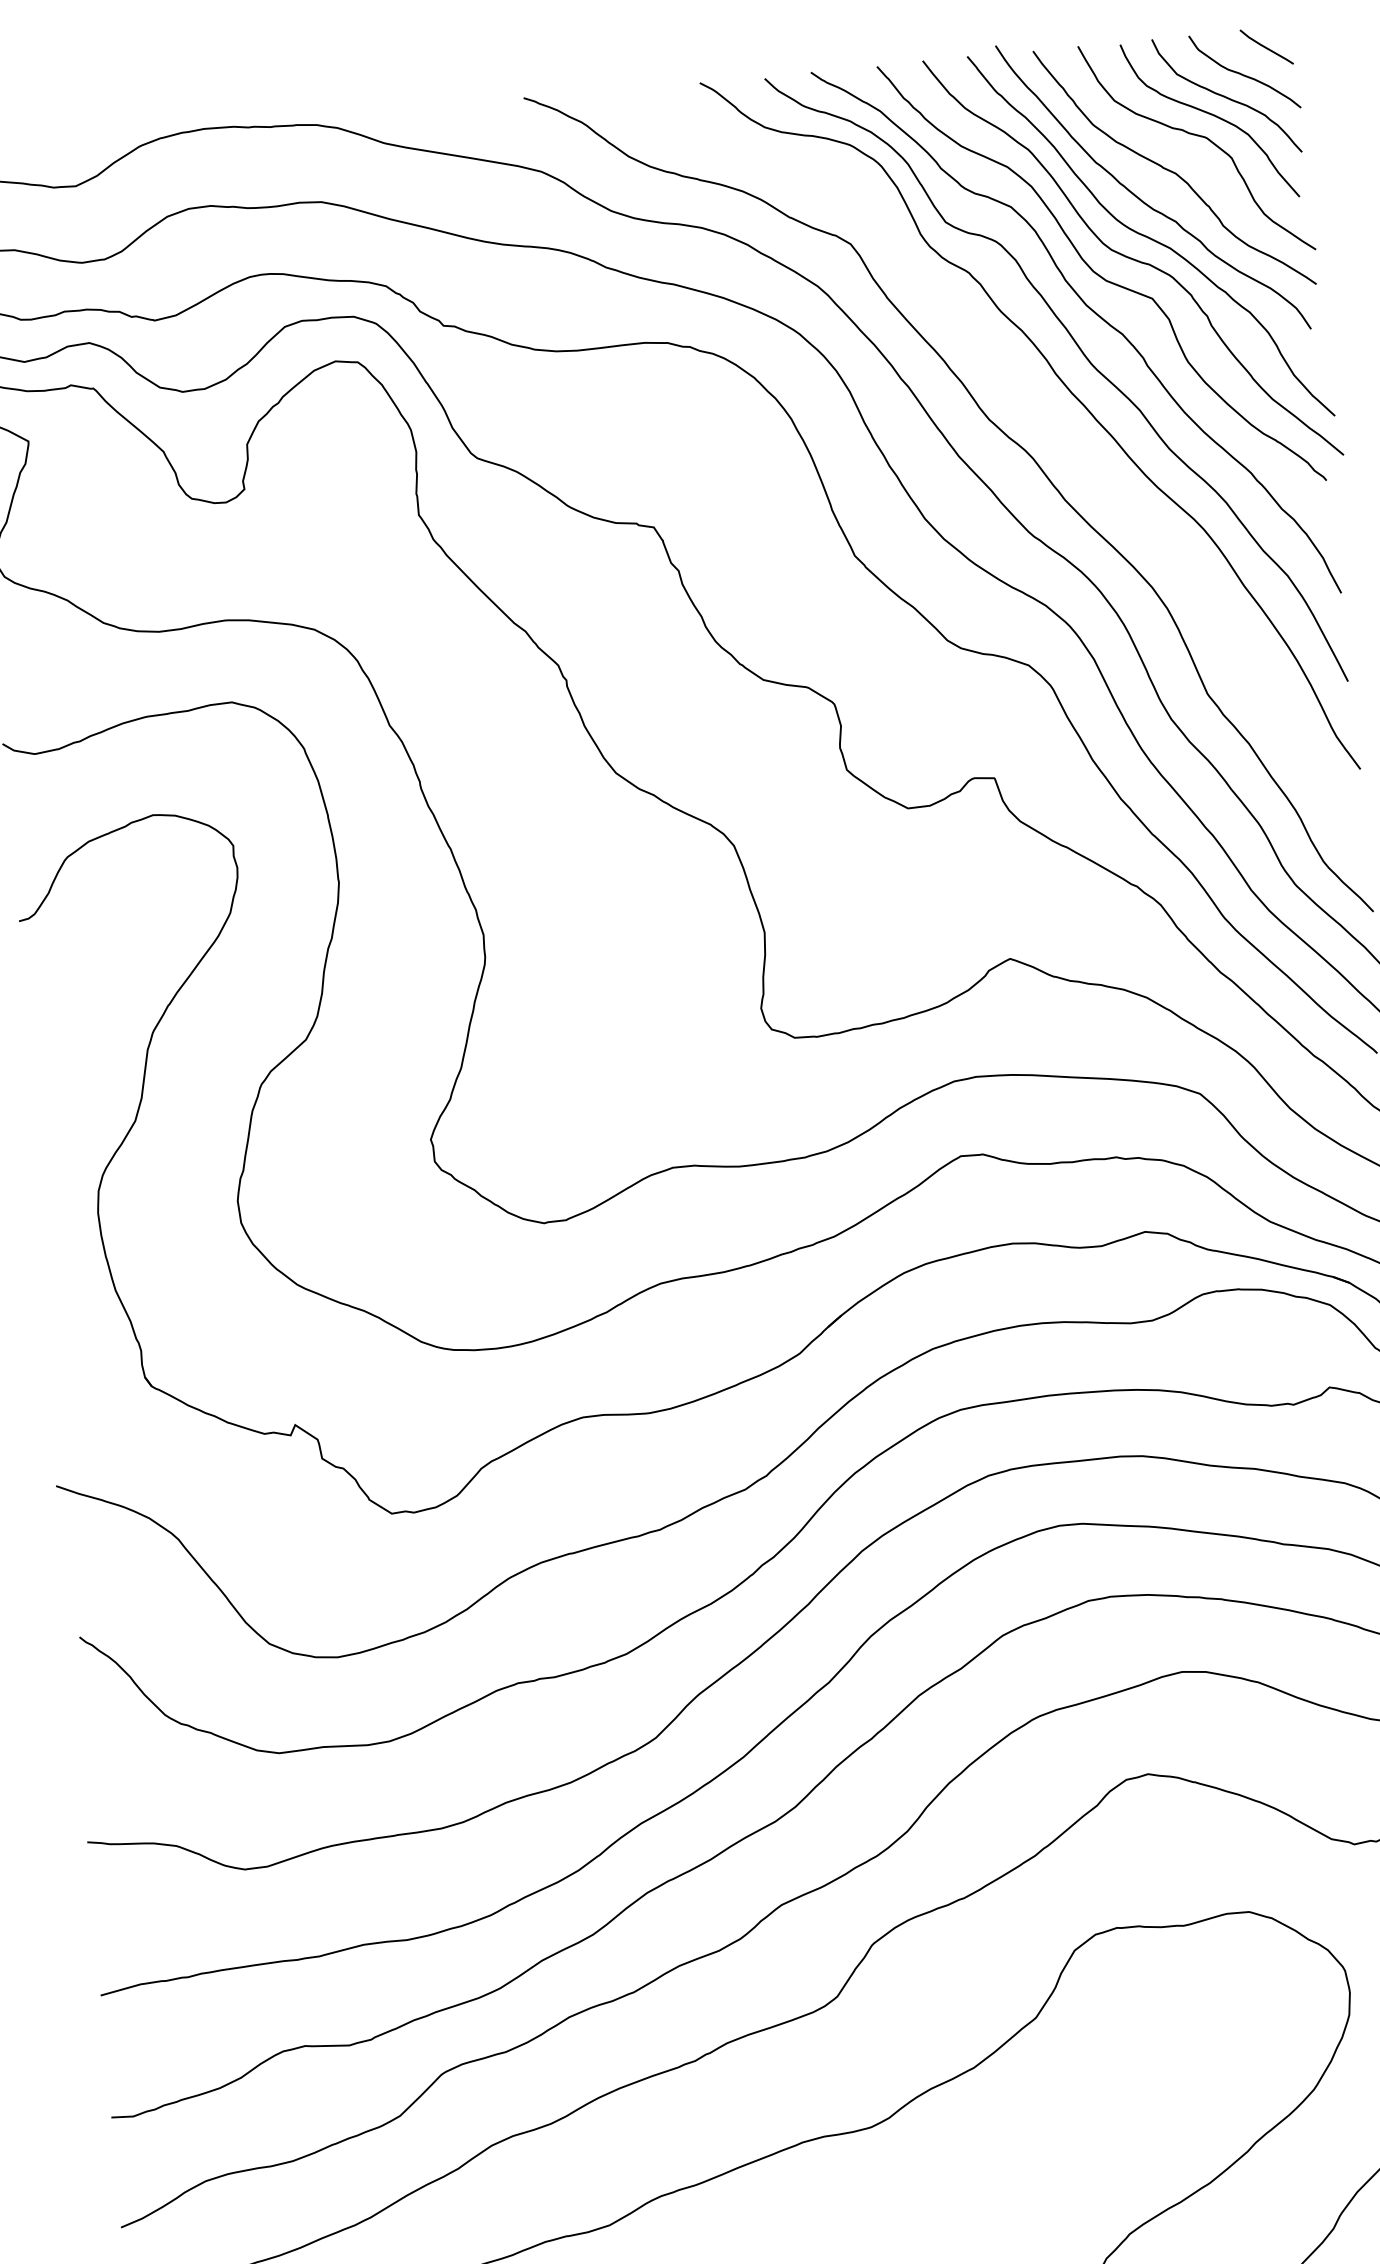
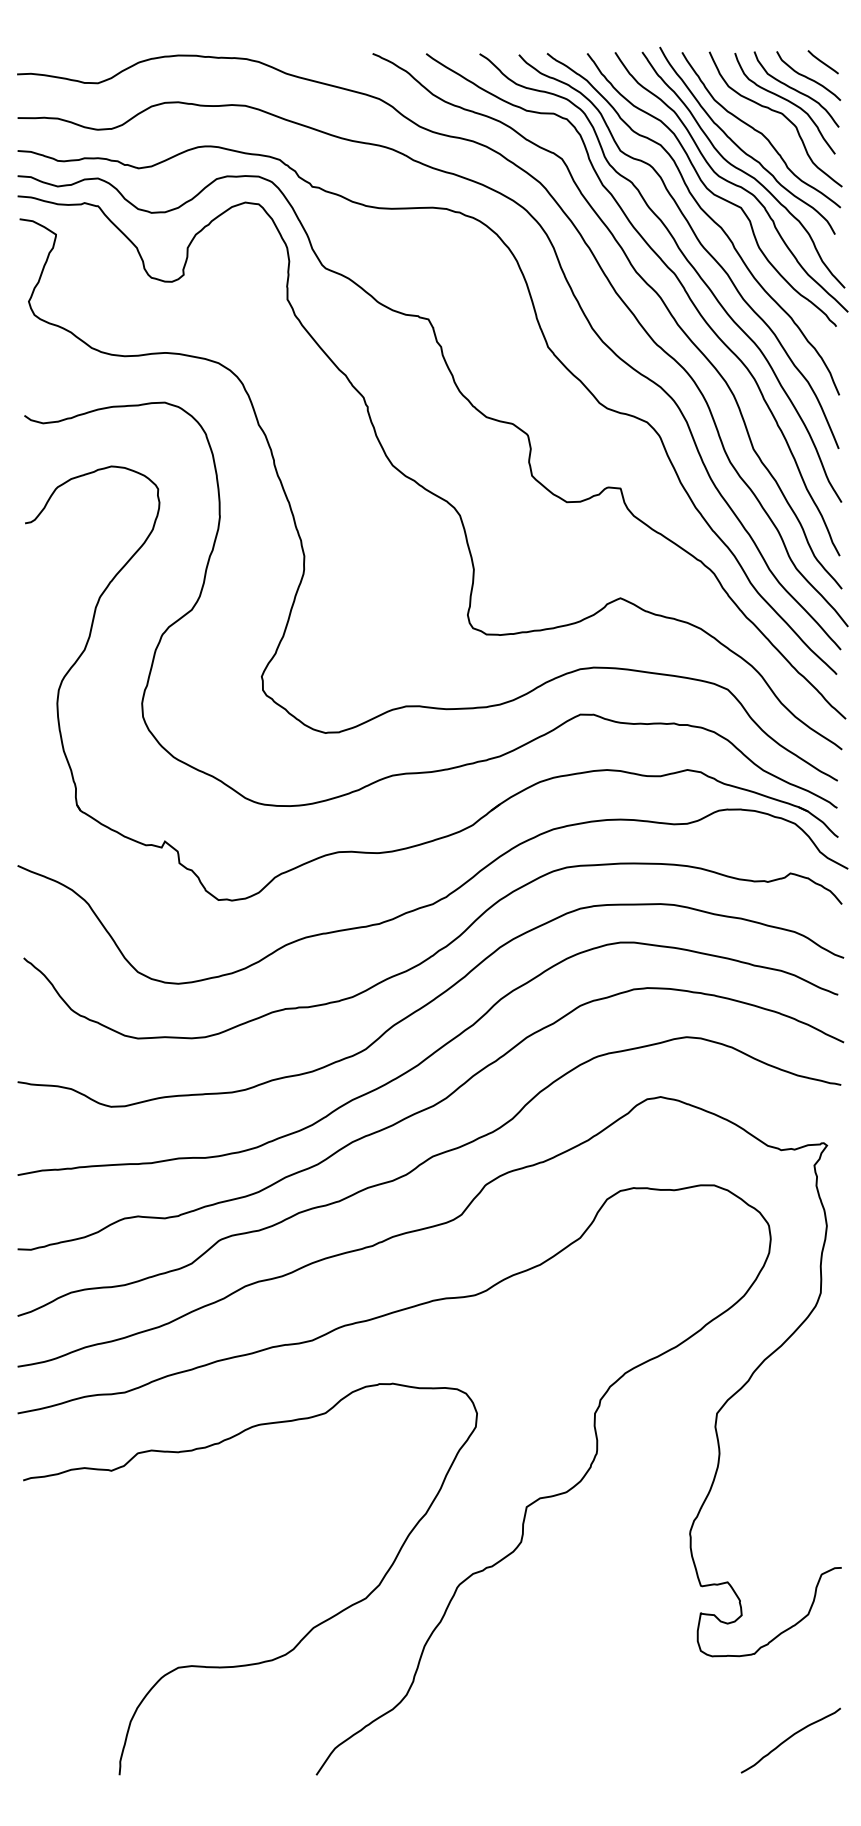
curve: (1040, 409) -> (667, 268), added

